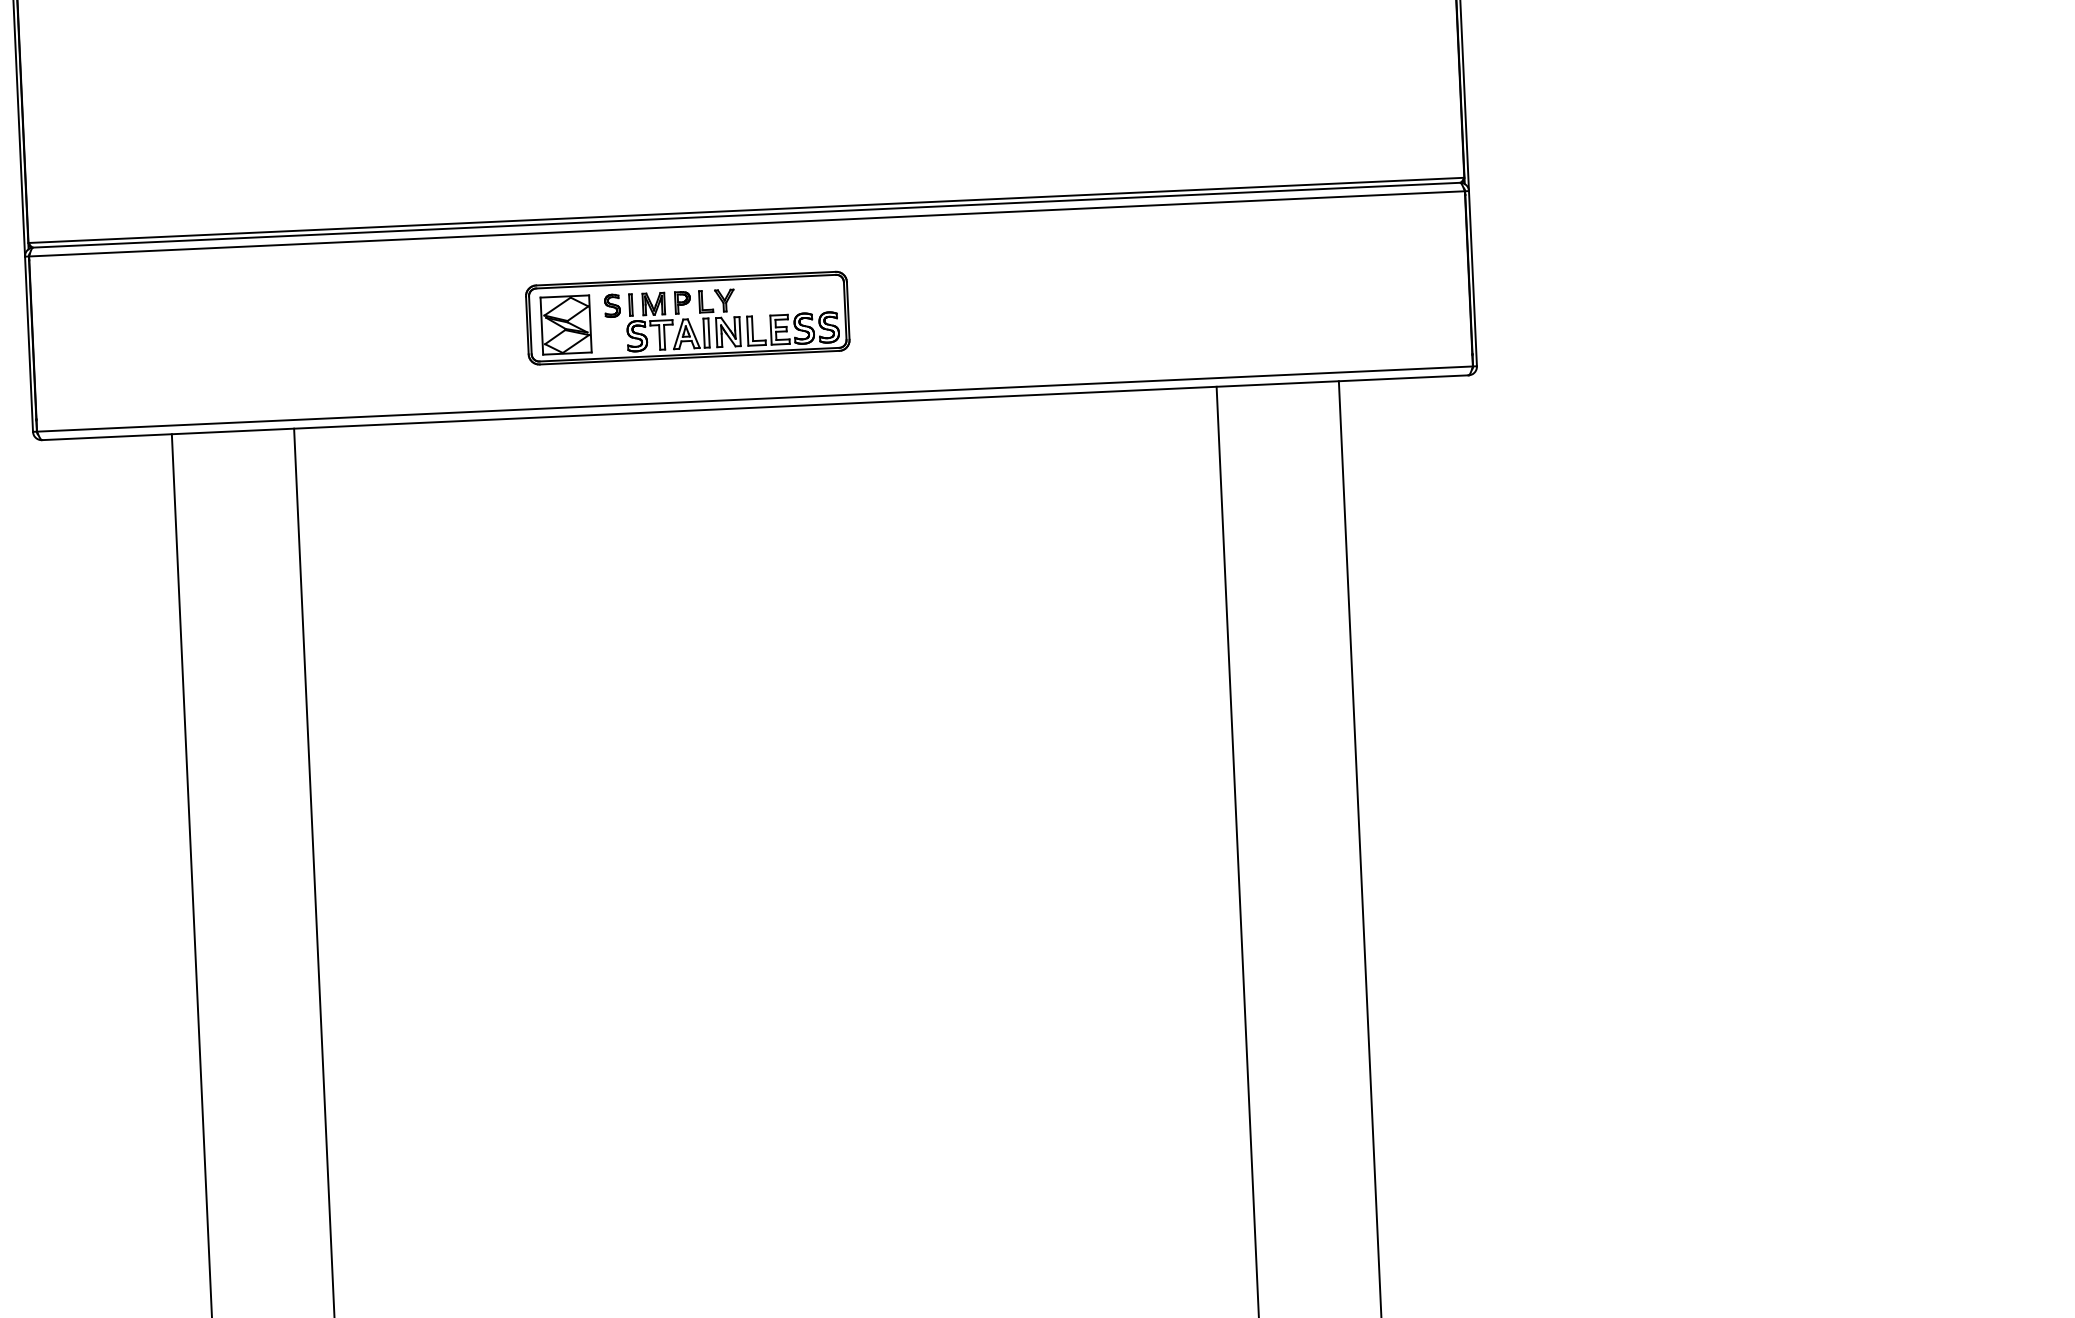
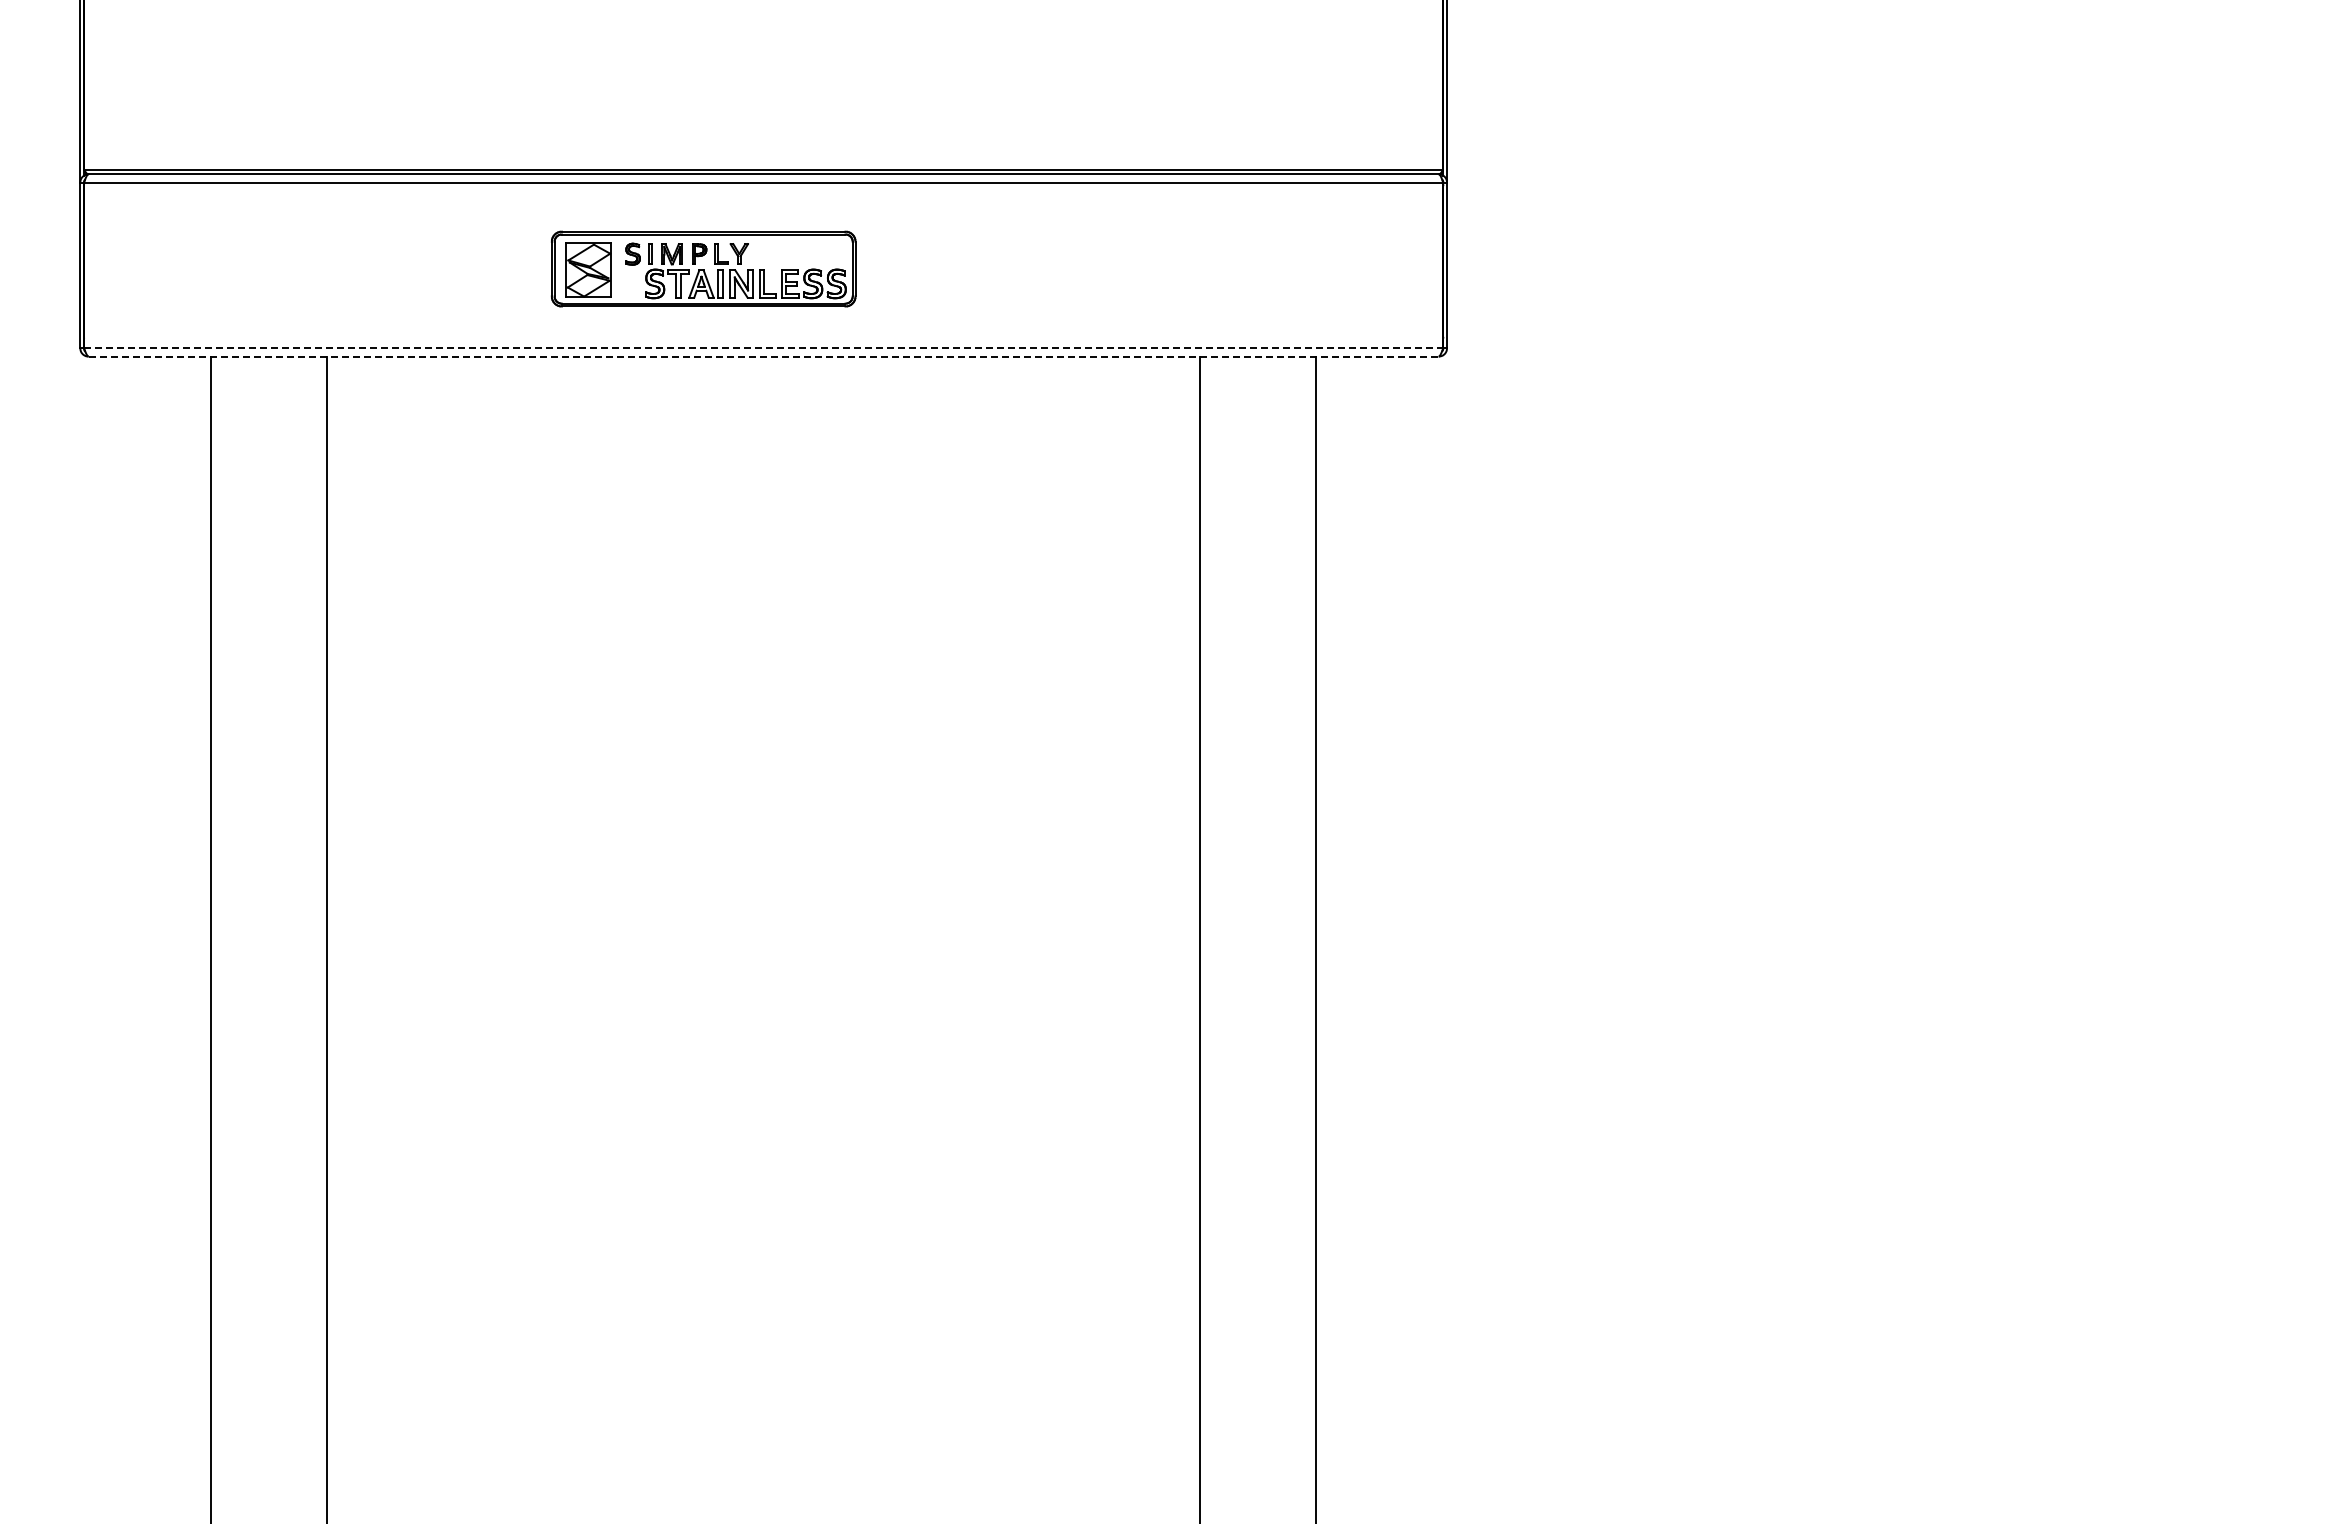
line: (755, 399) -> (764, 348), solid -> dashed
line: (755, 407) -> (763, 356), solid -> dashed

